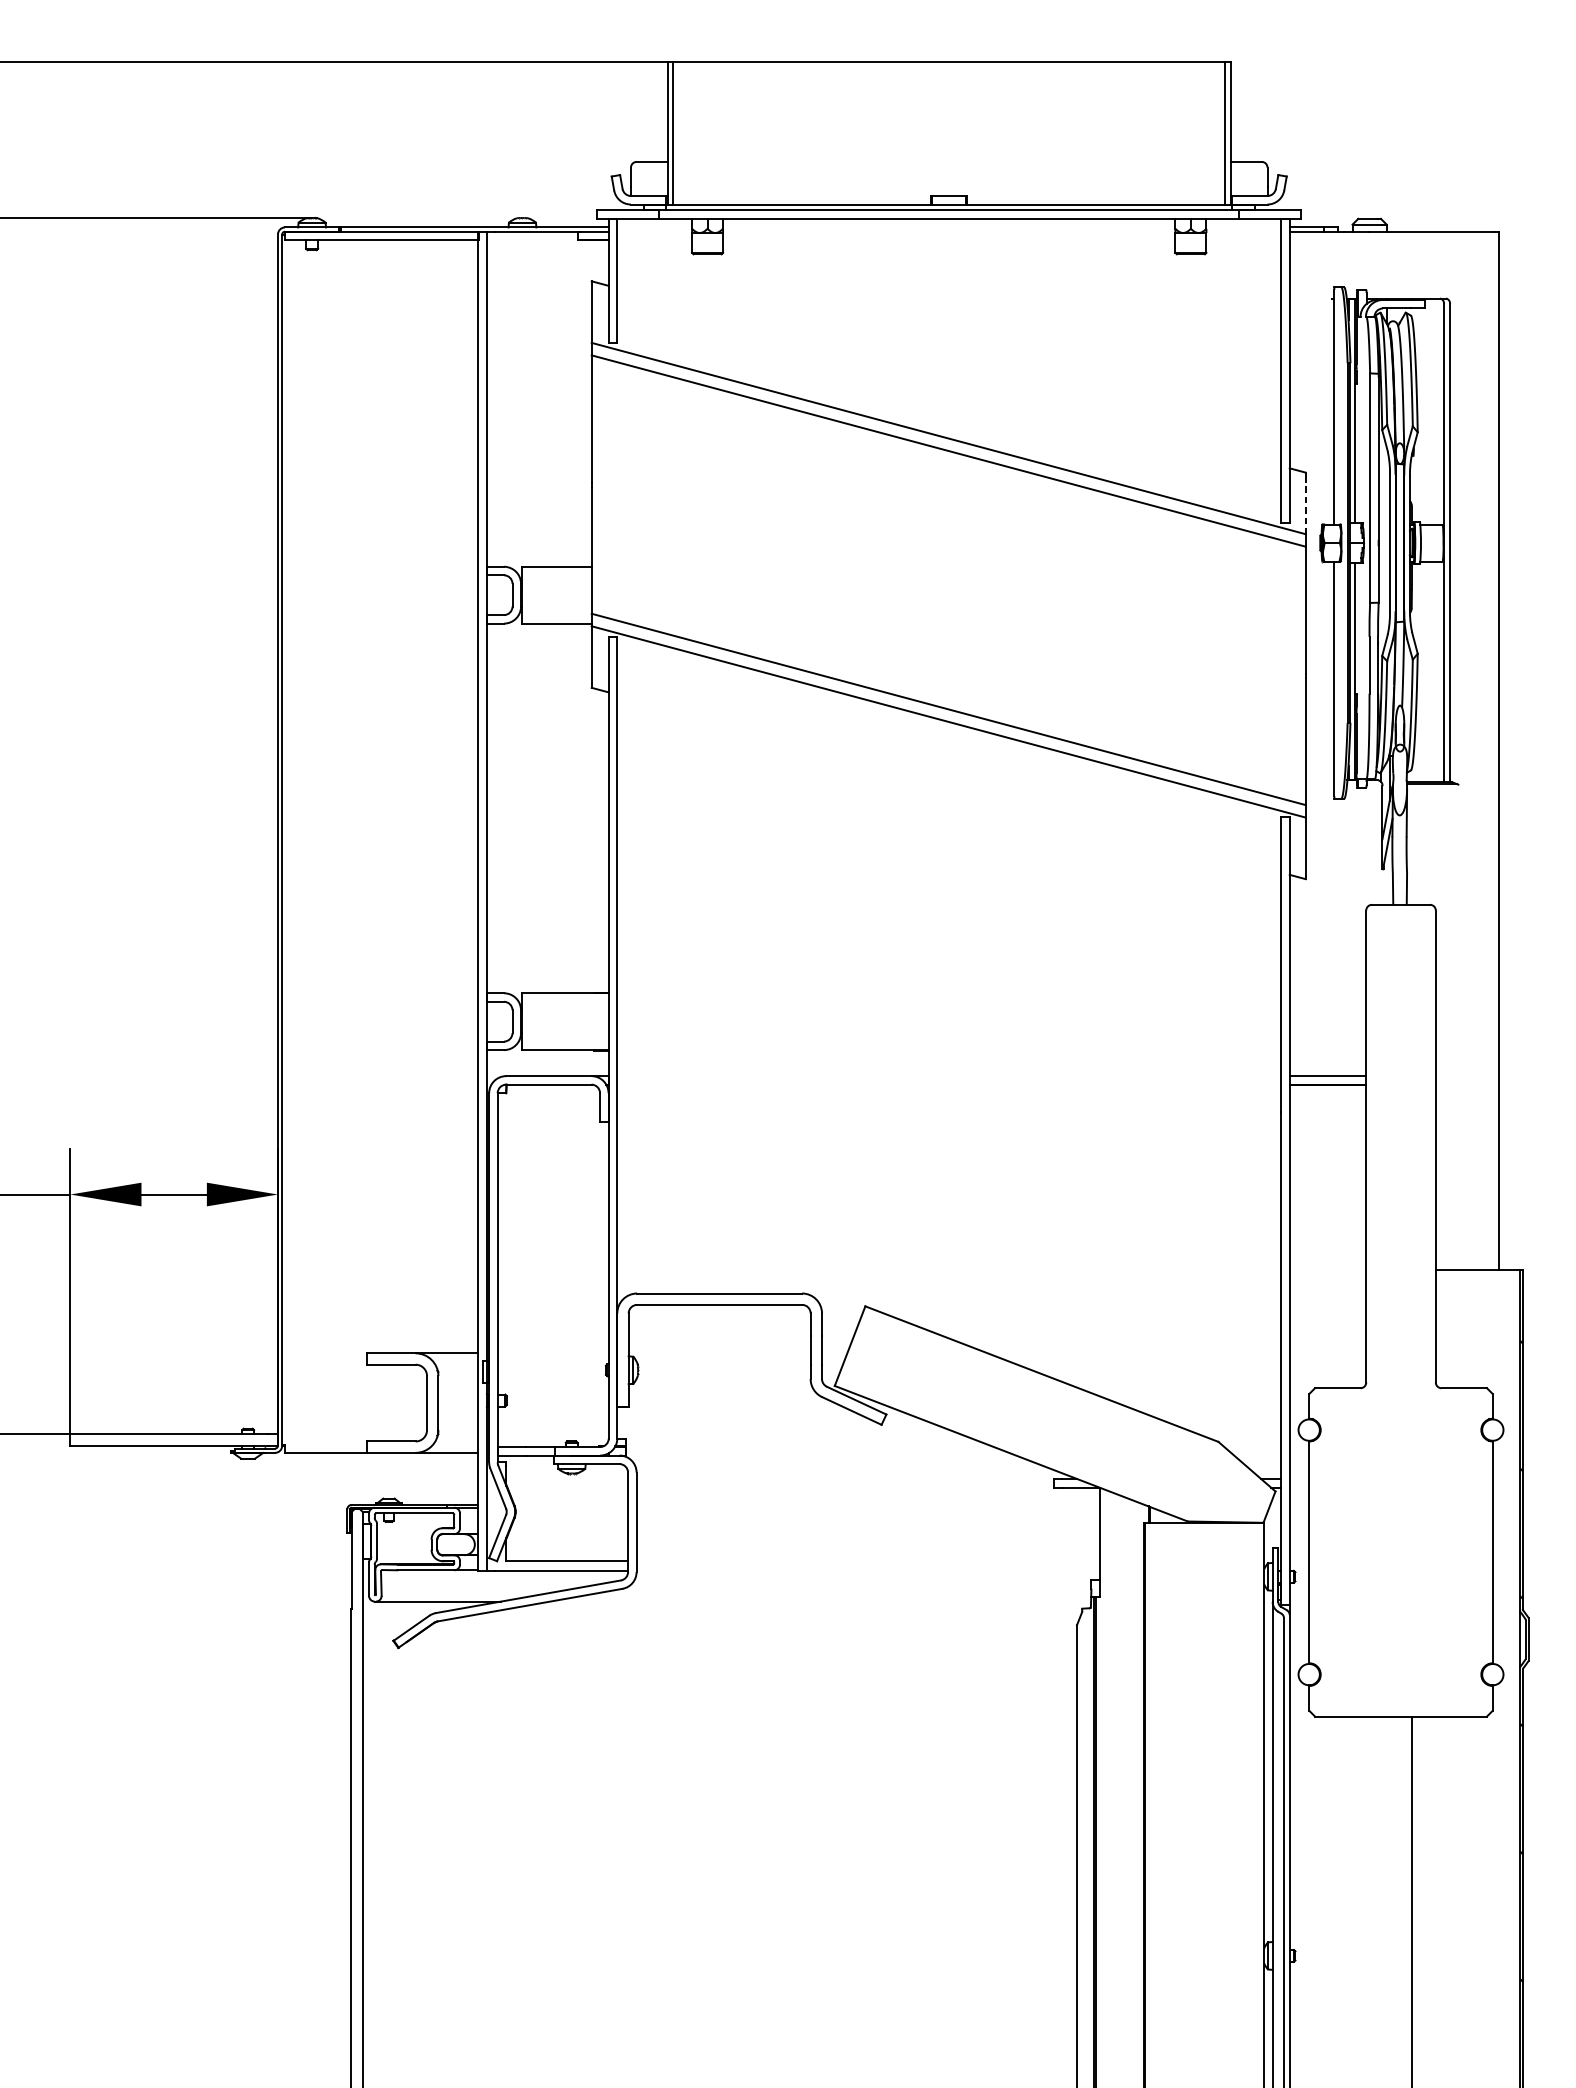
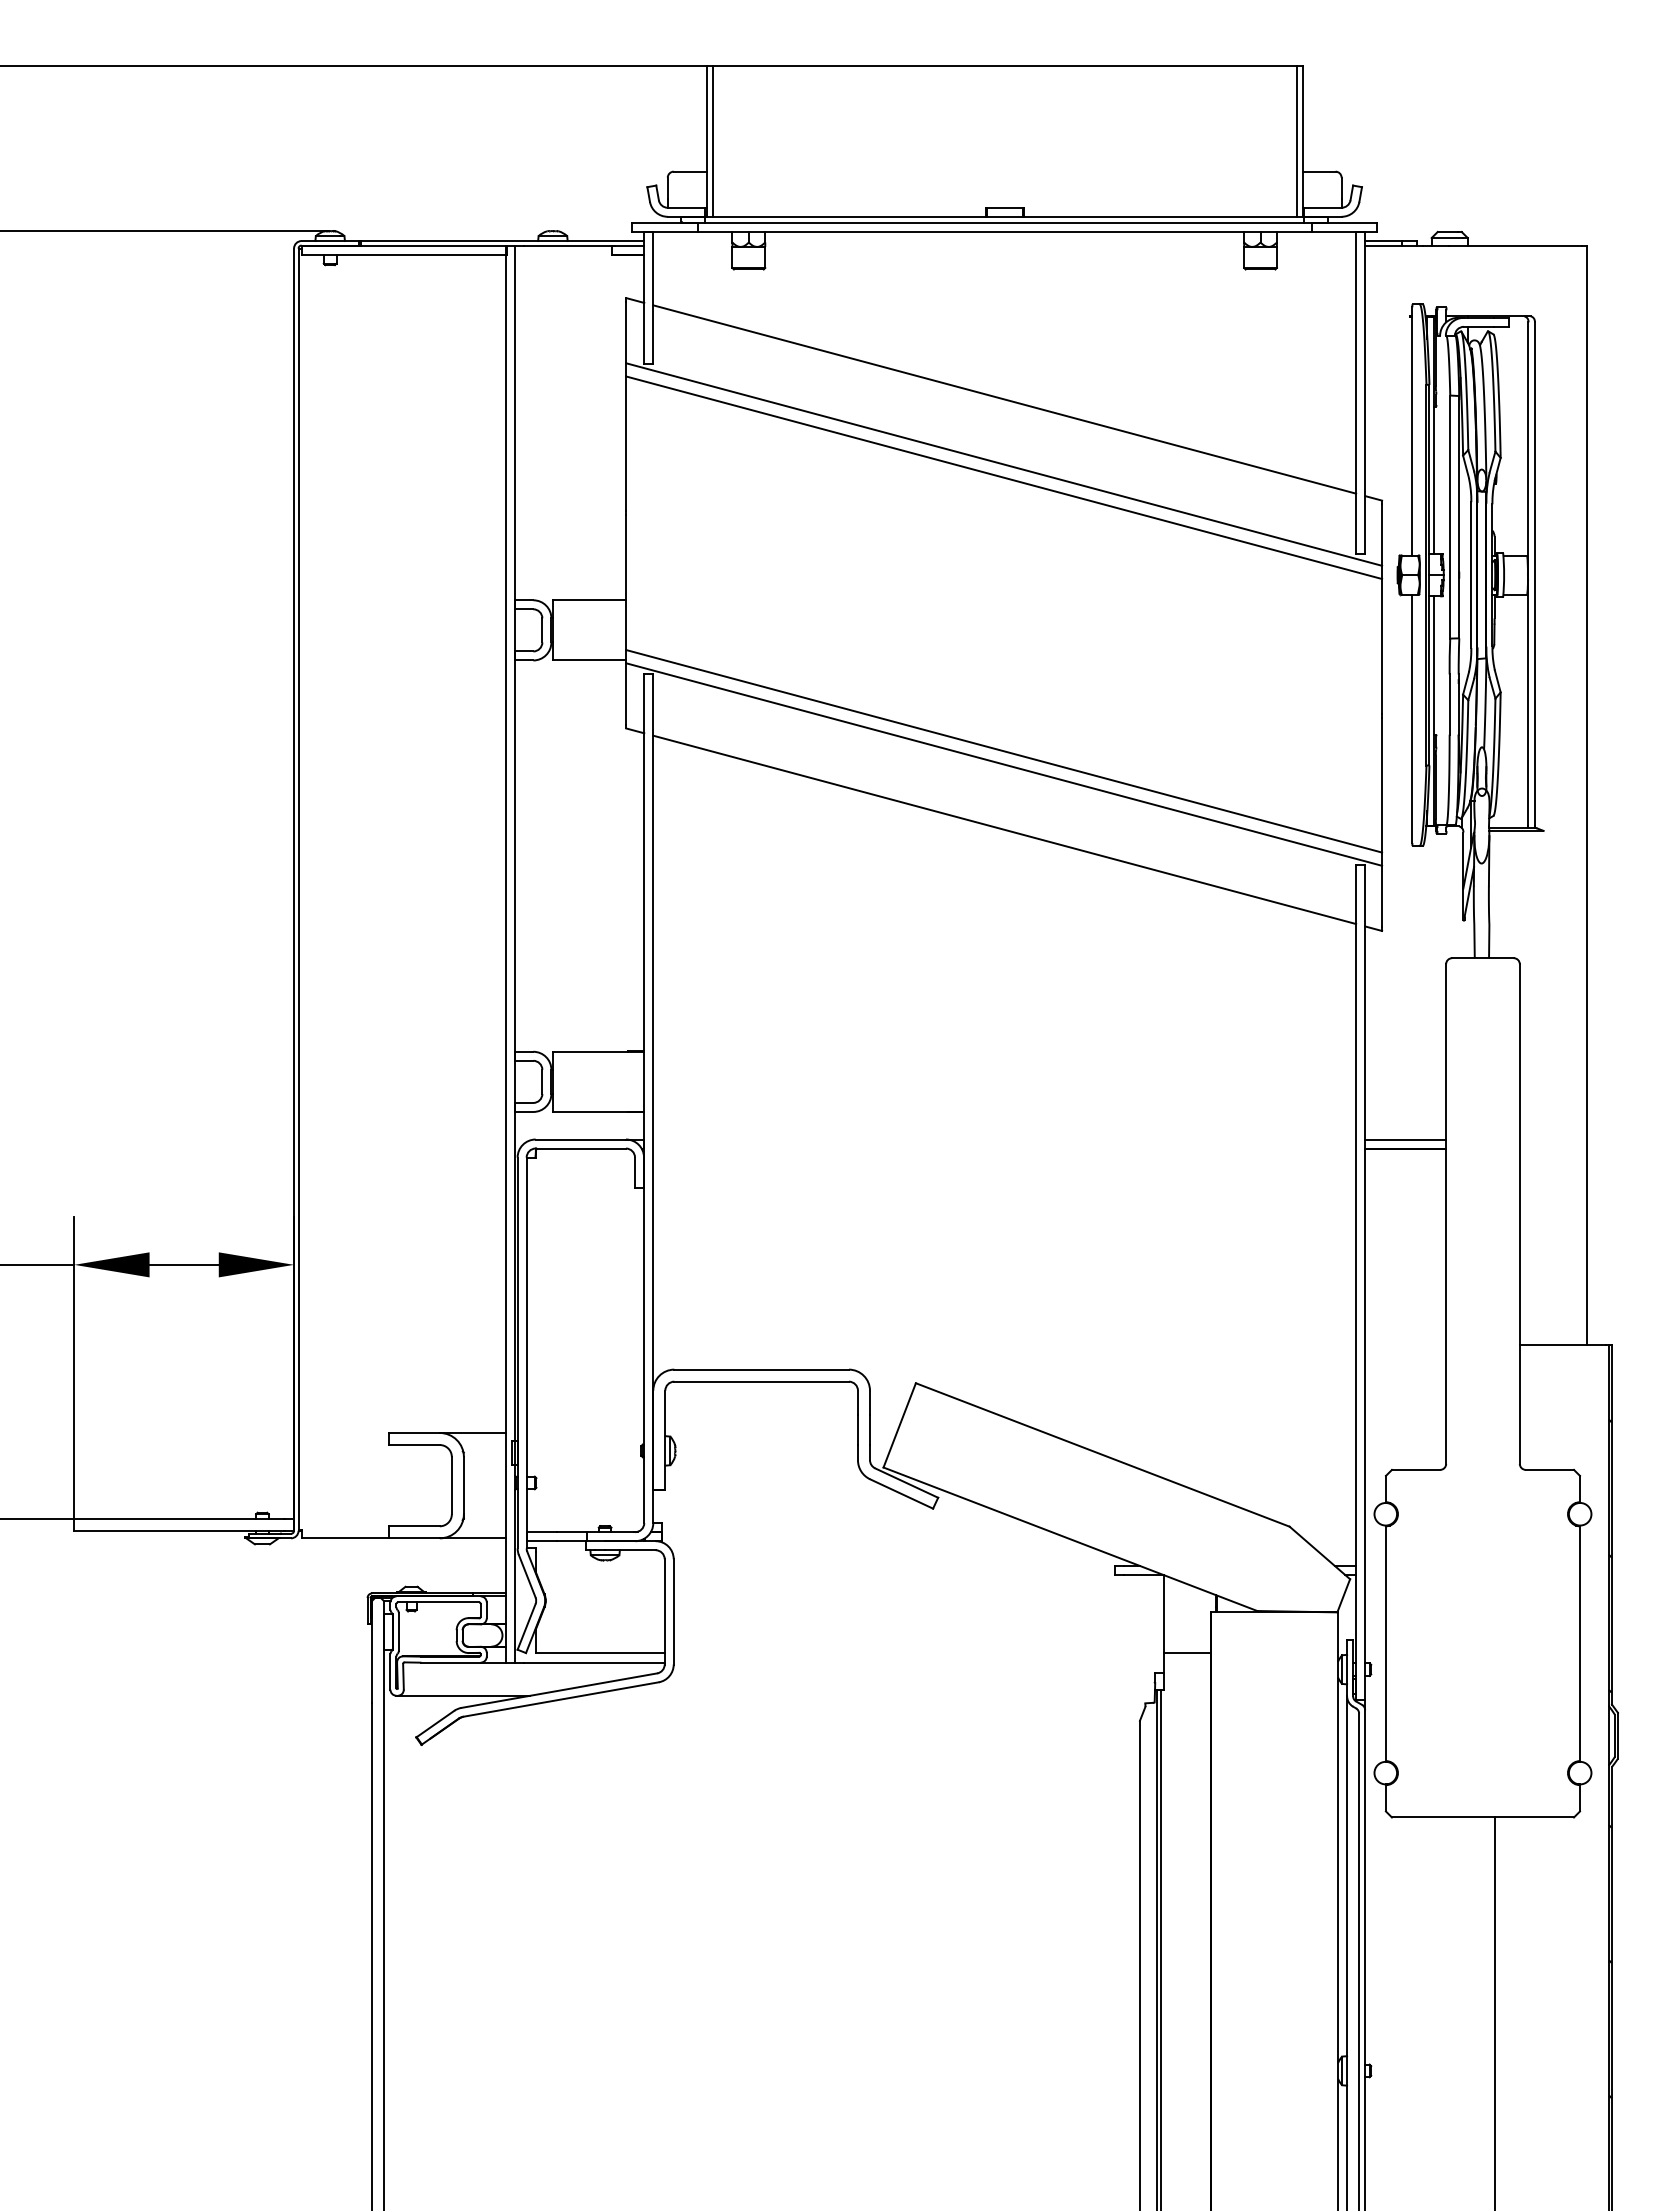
line: (949, 377) -> (1004, 399), added
line: (1306, 505) -> (1382, 535), dashed -> solid
line: (949, 783) -> (1004, 829), added
line: (1120, 1561) -> (1186, 1653), added

